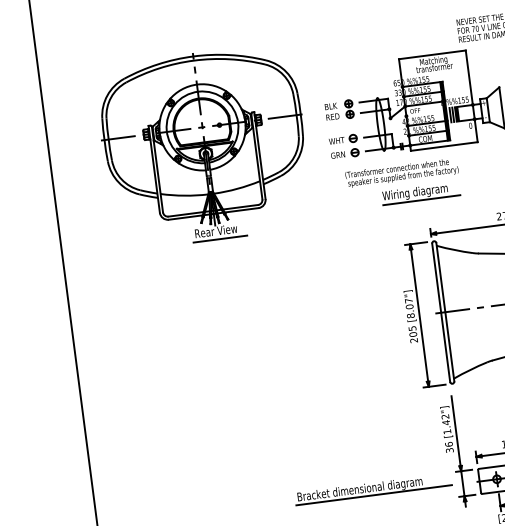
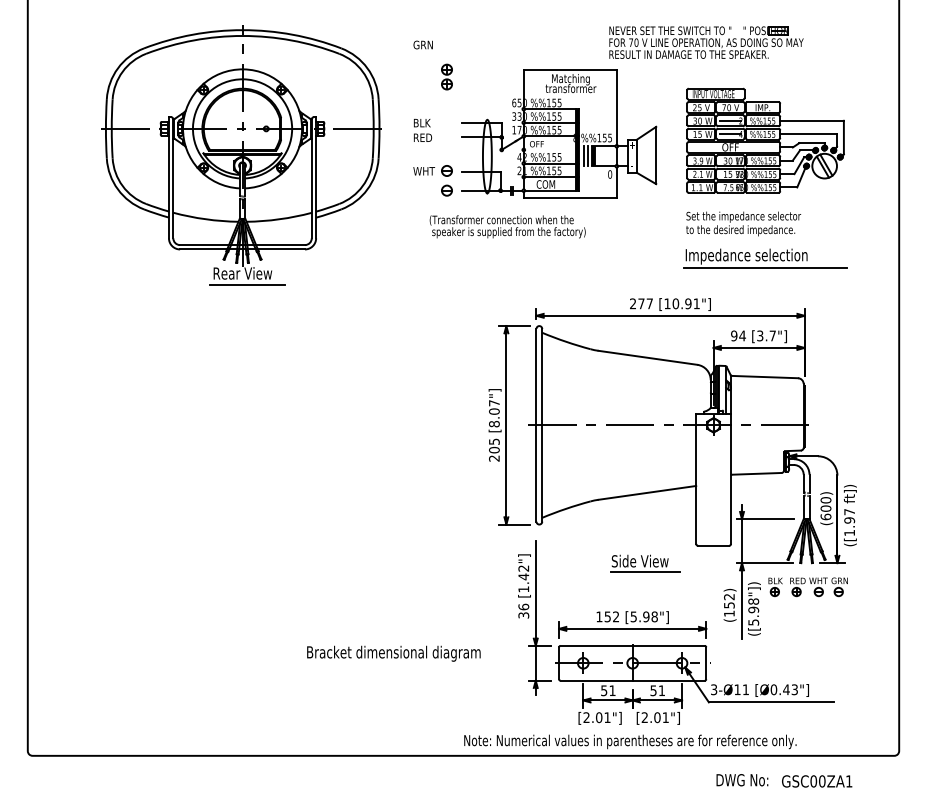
part: (349, 108) -> (446, 76), moved
text: (337, 154) -> (422, 44), moved
part: (420, 193) -> (529, 258), removed
line: (373, 495) -> (411, 663), removed

